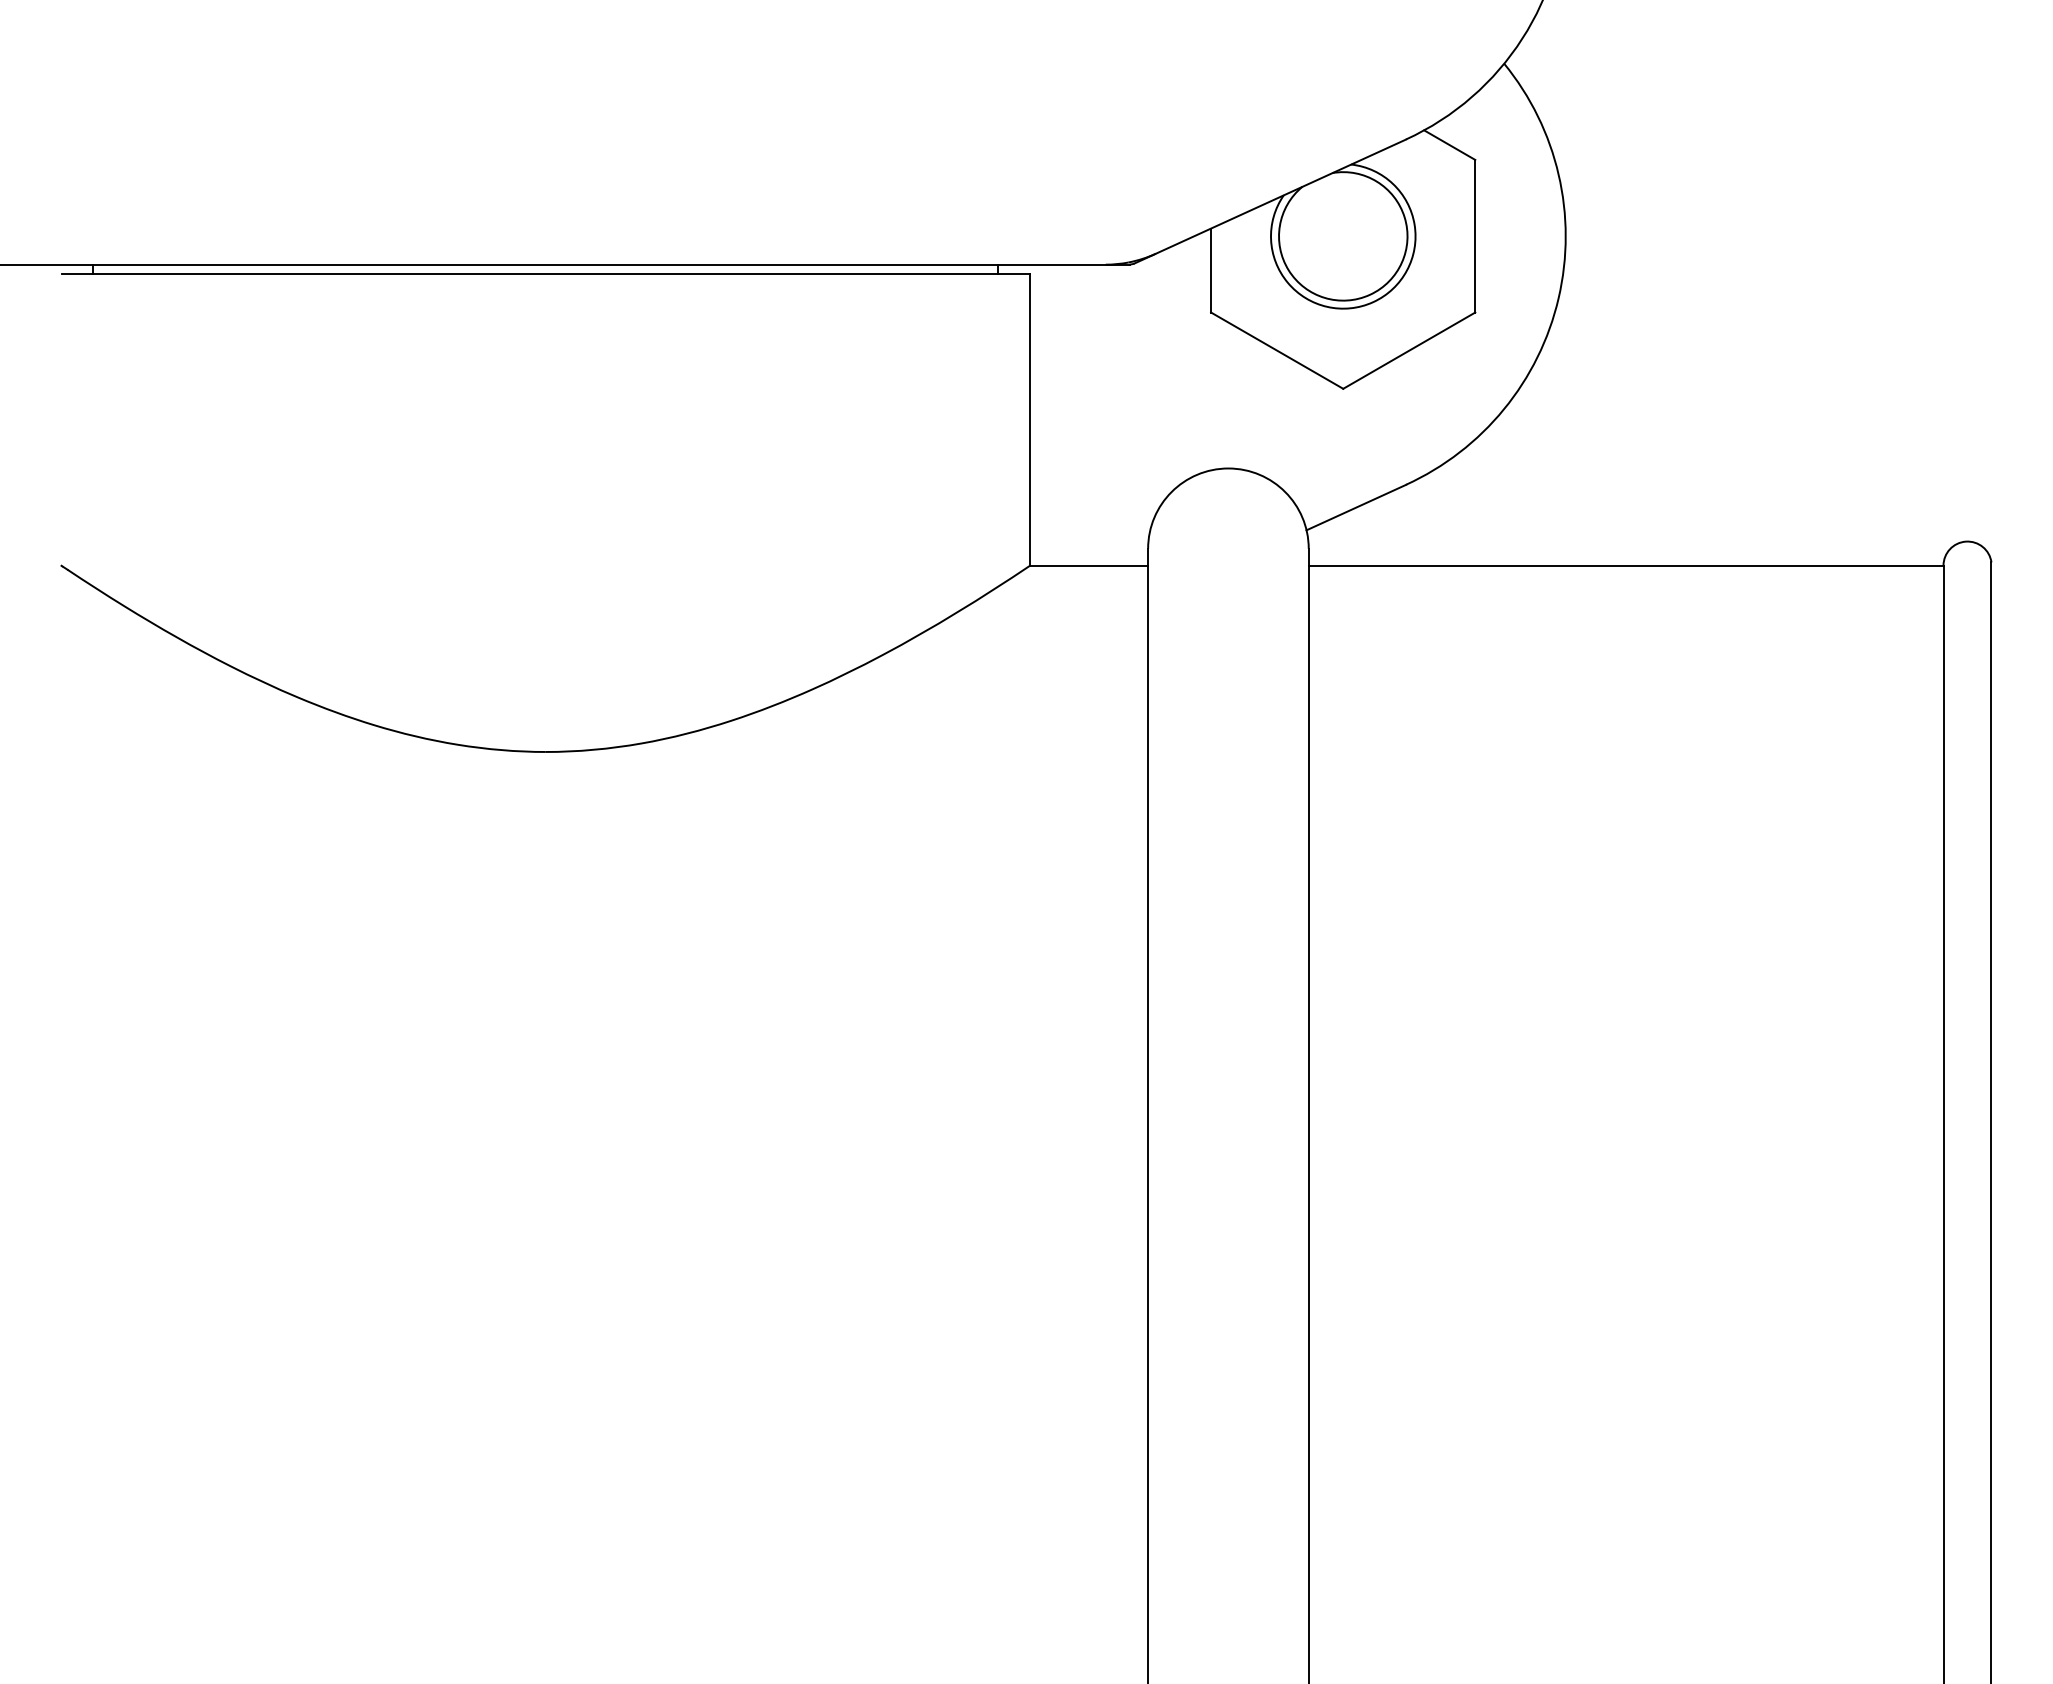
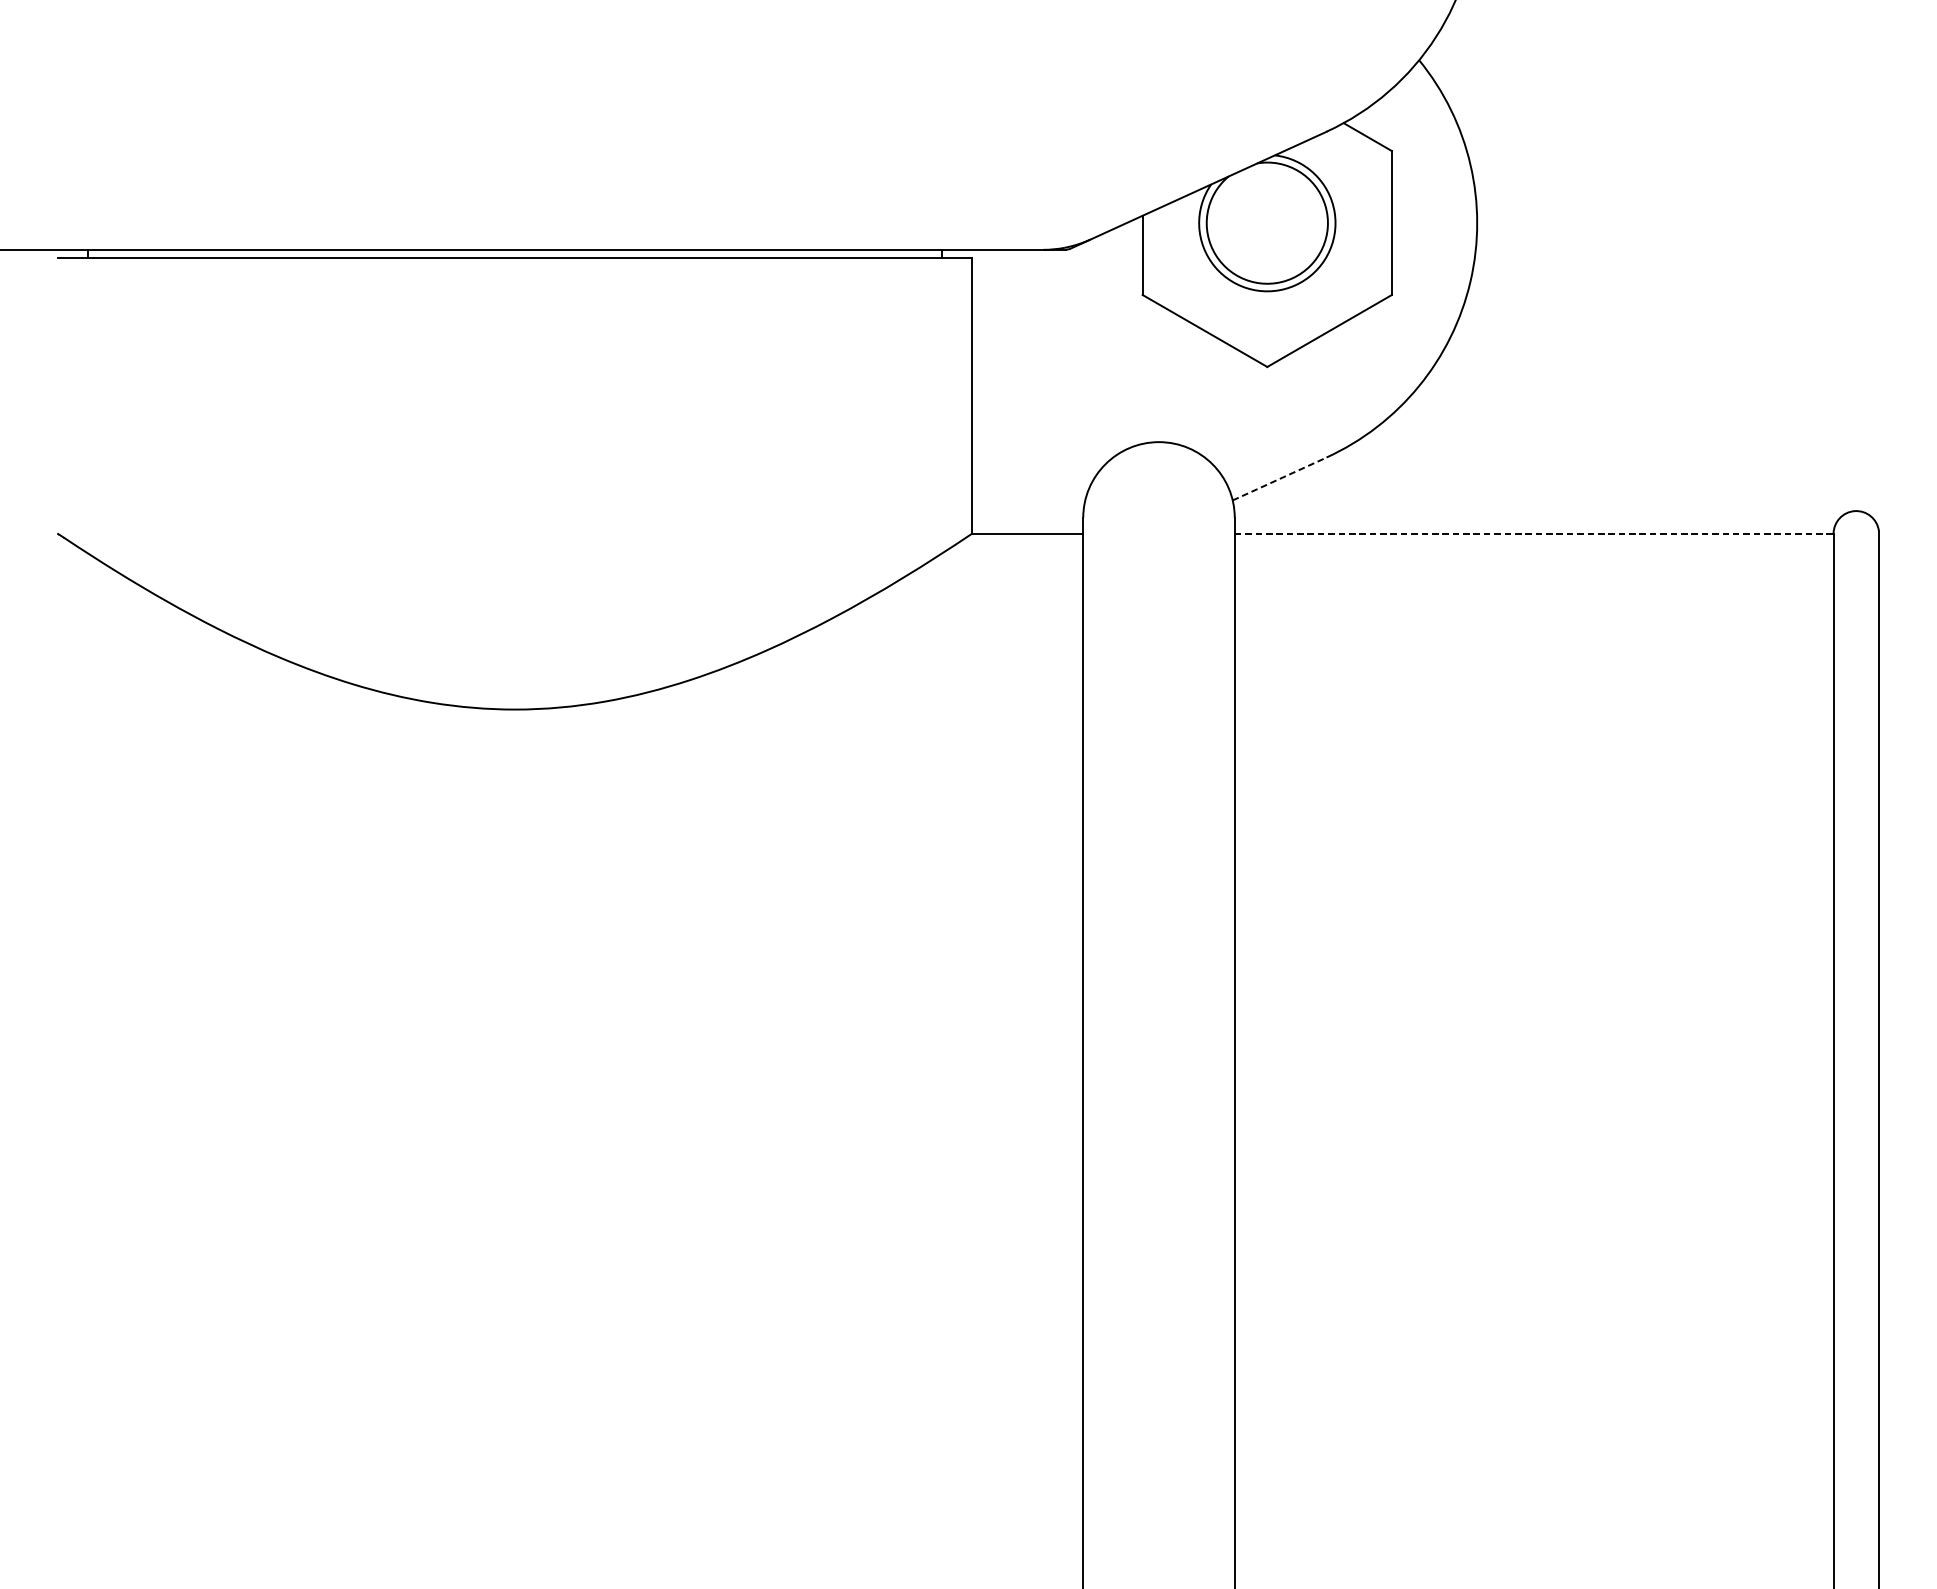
line: (1356, 507) -> (1279, 478), solid -> dashed
line: (1626, 565) -> (1534, 533), solid -> dashed

